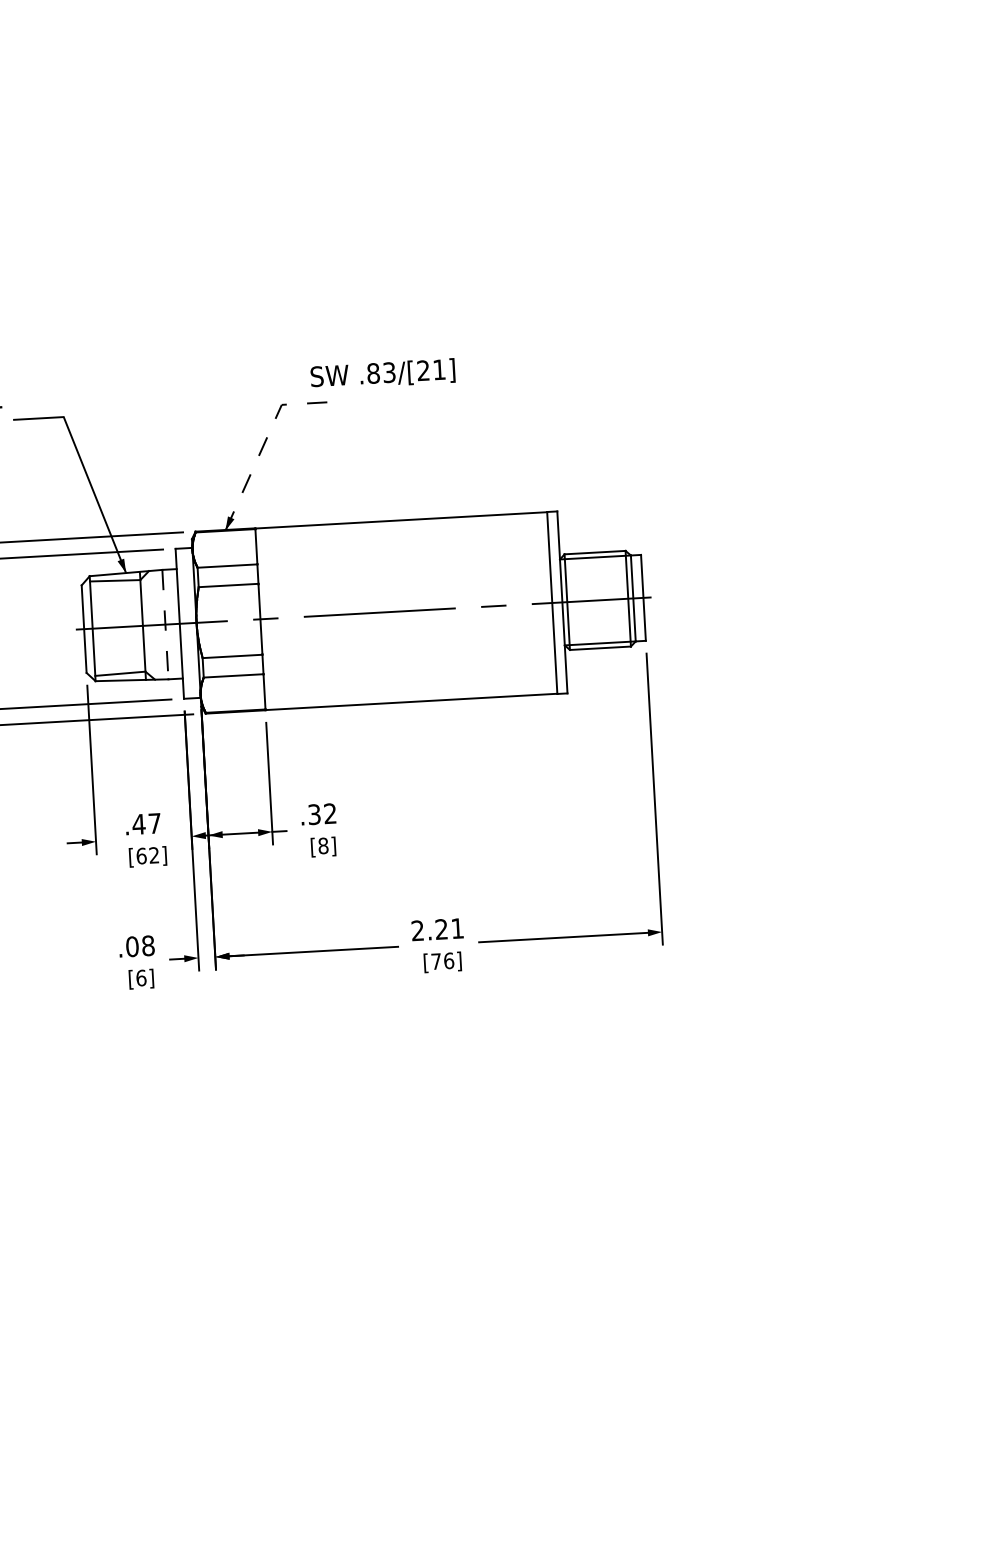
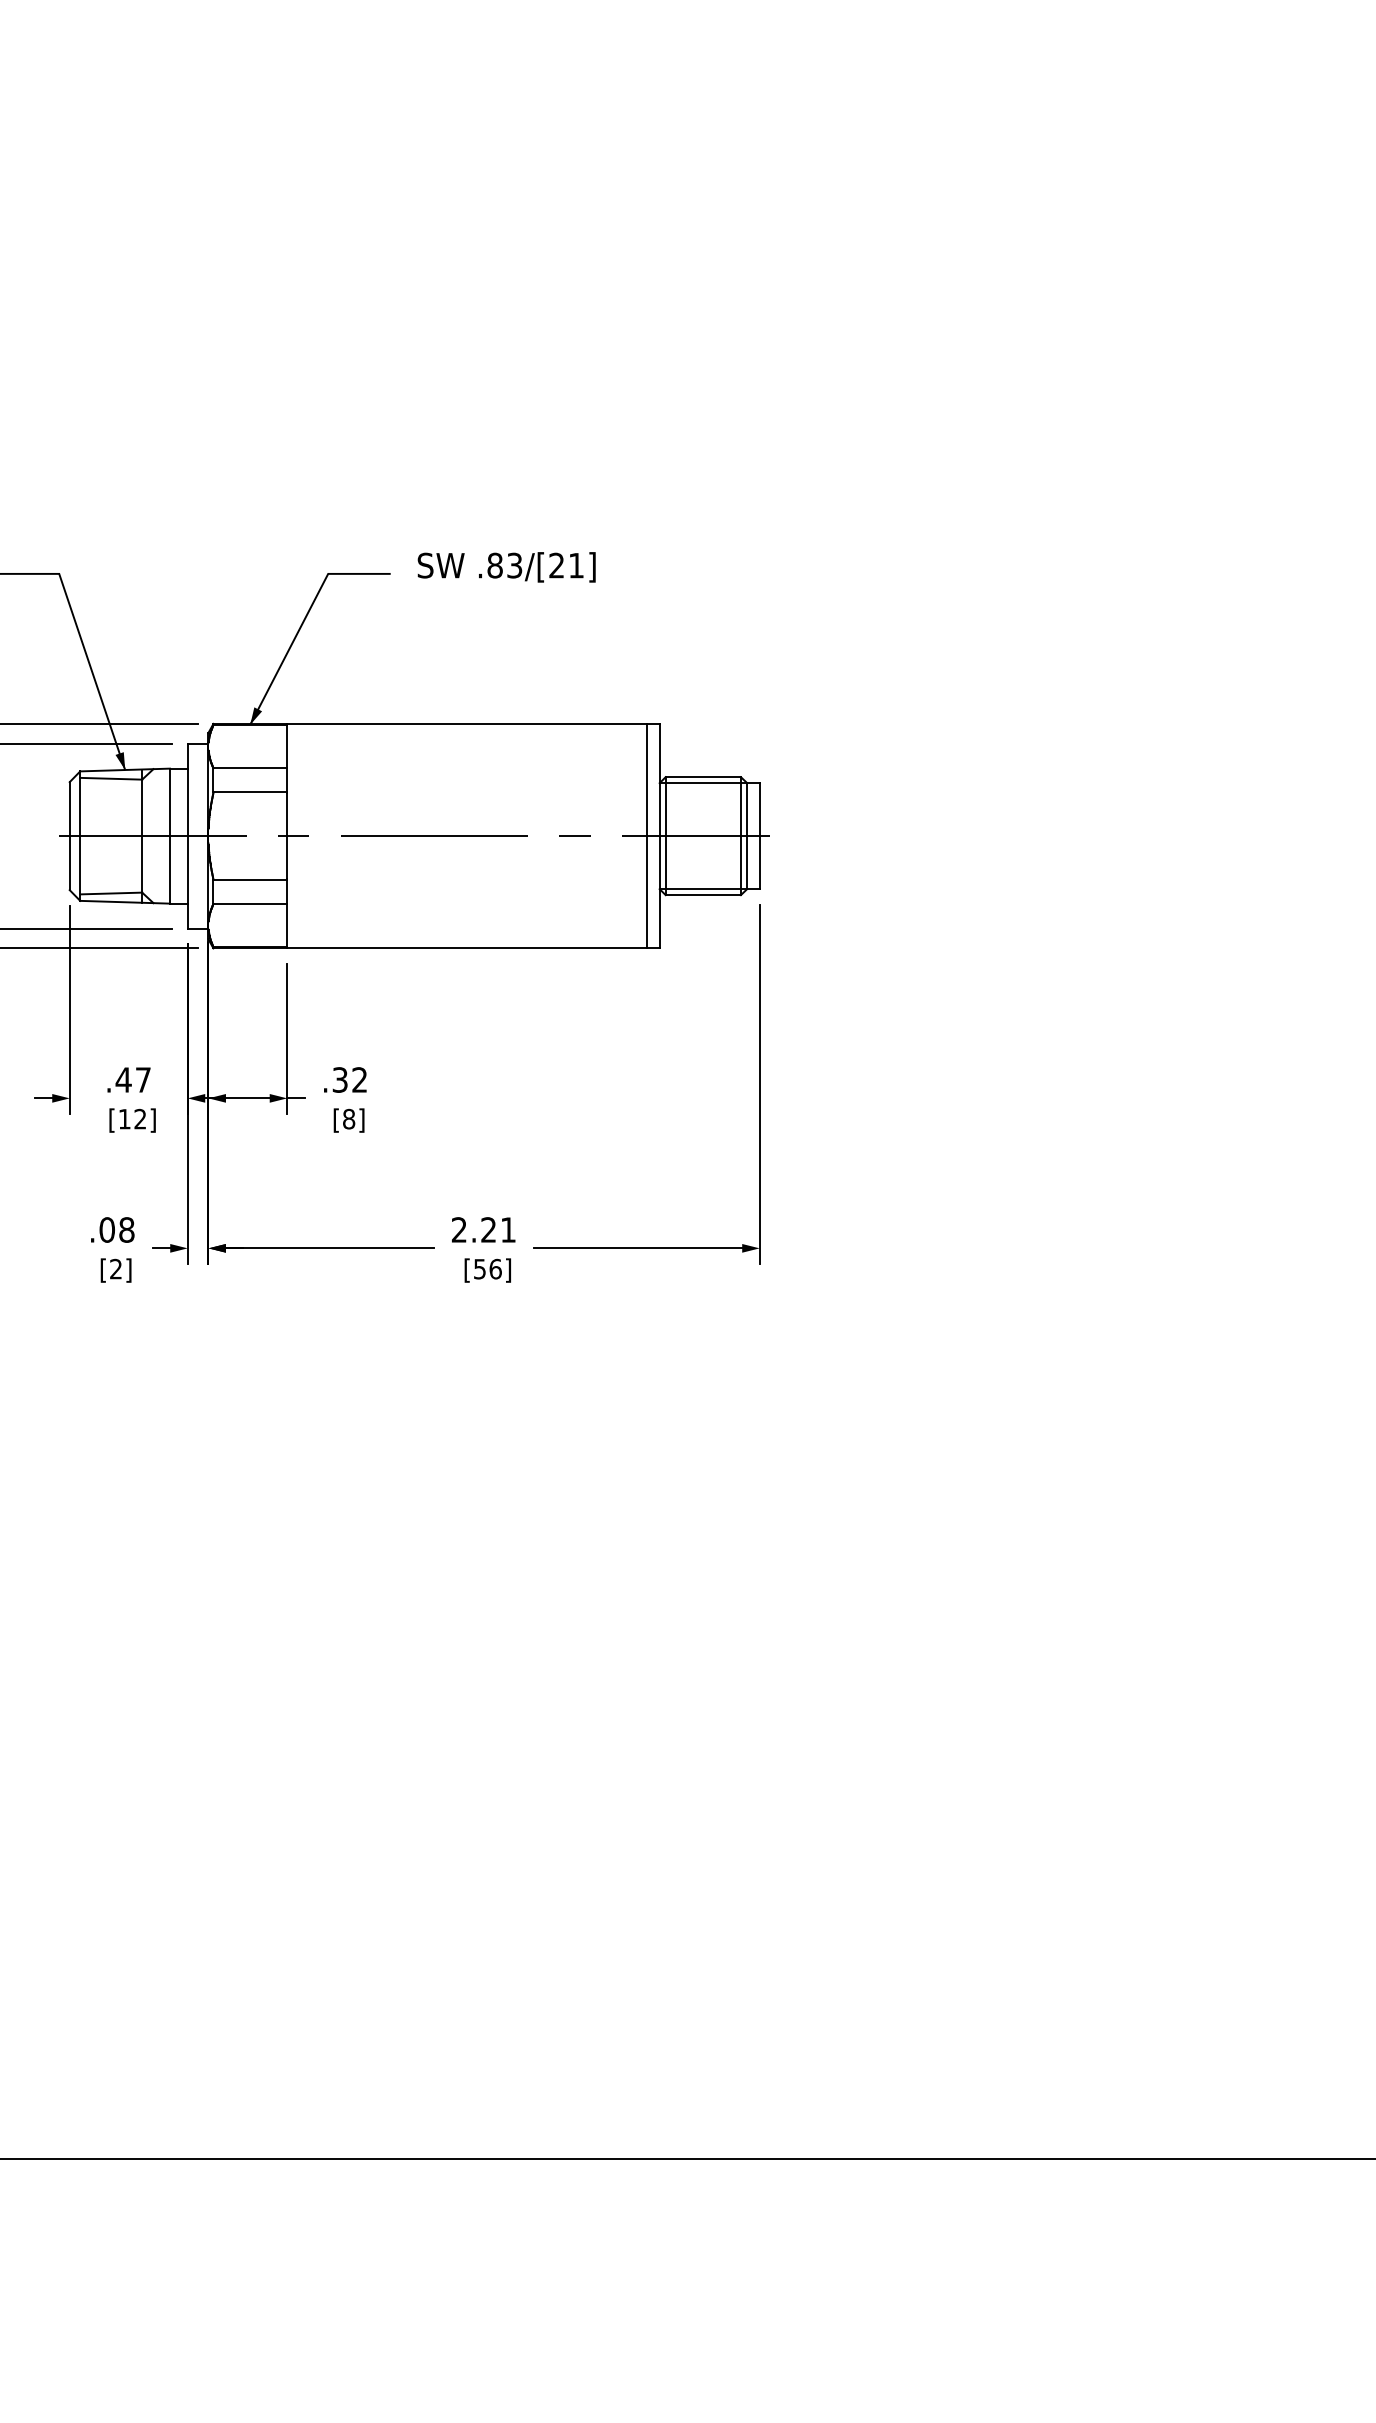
text: (382, 374) -> (506, 567), moved
line: (264, 443) -> (304, 620), dashed -> solid
line: (165, 624) -> (169, 836), dashed -> solid
text: (141, 855) -> (124, 1118), [62] -> [12]
text: (435, 961) -> (479, 1269), [76] -> [56]
text: (141, 977) -> (116, 1268), [6] -> [2]

